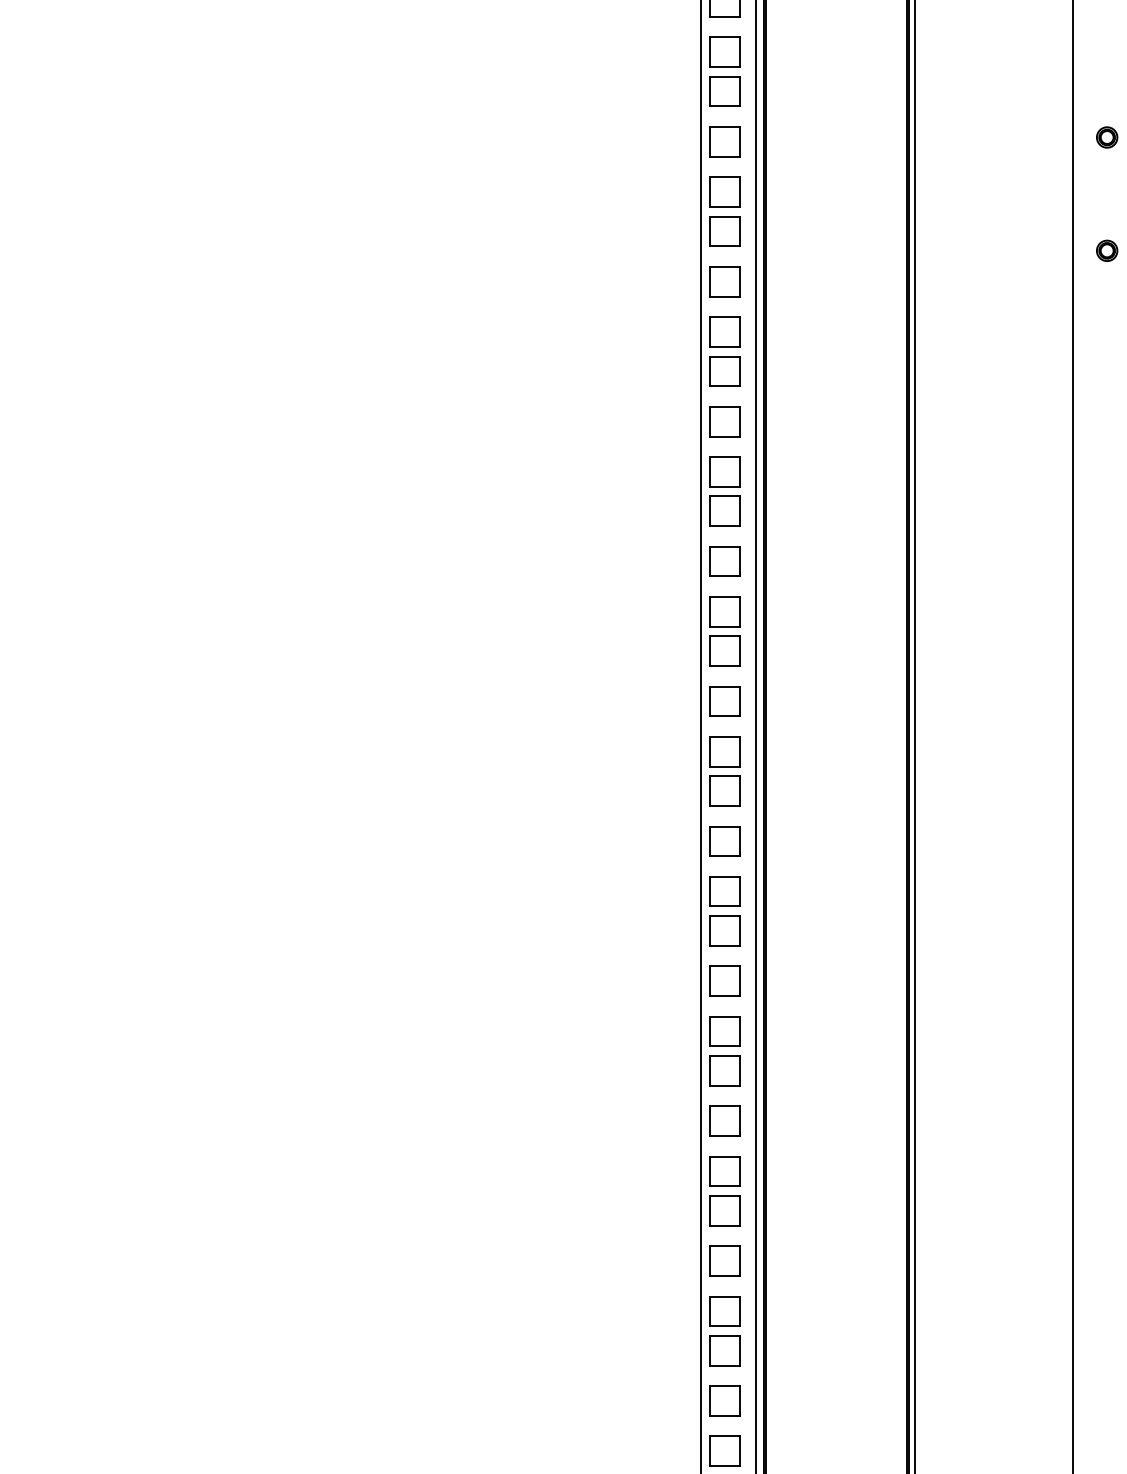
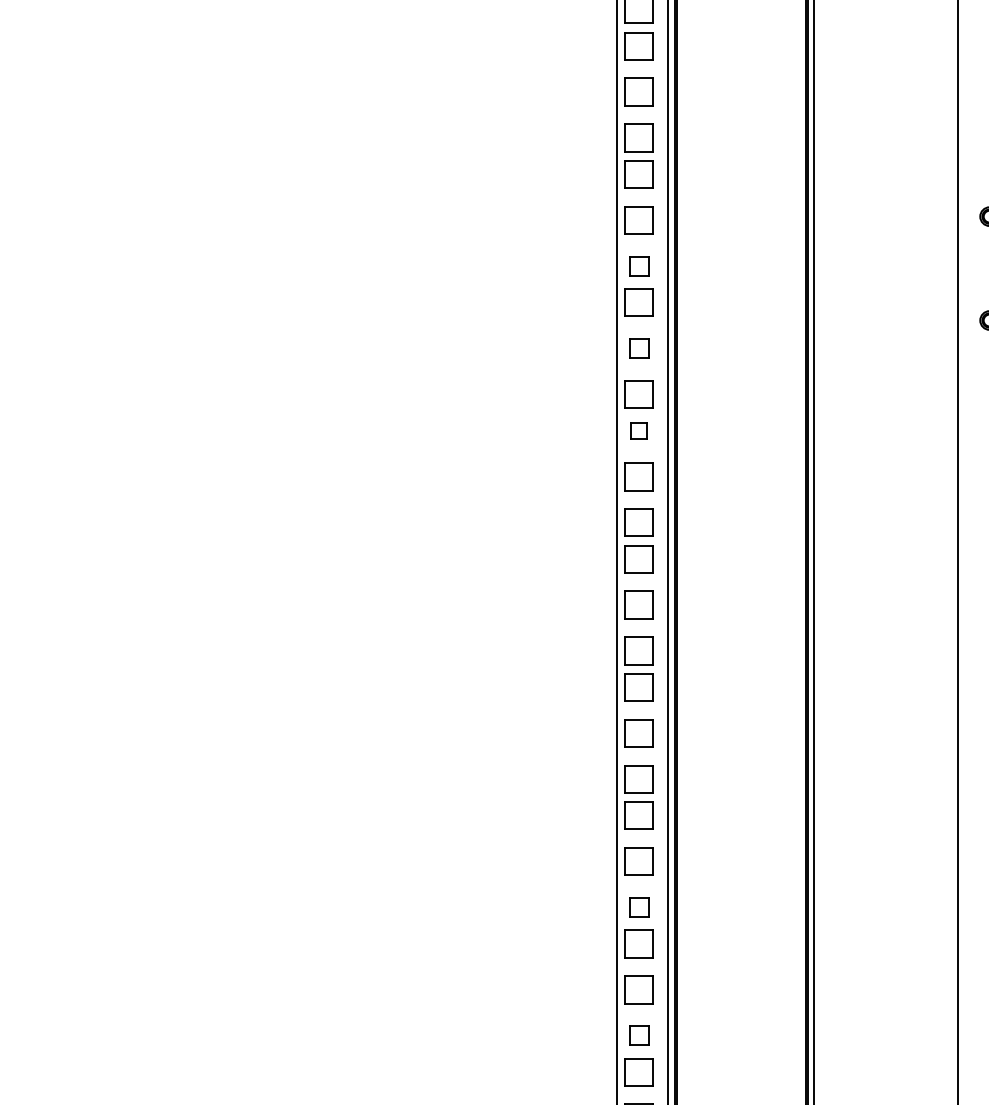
part: (724, 191) -> (639, 266), size x0.7
part: (724, 281) -> (639, 348), size x0.7
part: (724, 371) -> (639, 431), size x0.6
part: (724, 891) -> (639, 907), size x0.7
part: (724, 1031) -> (639, 1035), size x0.7

